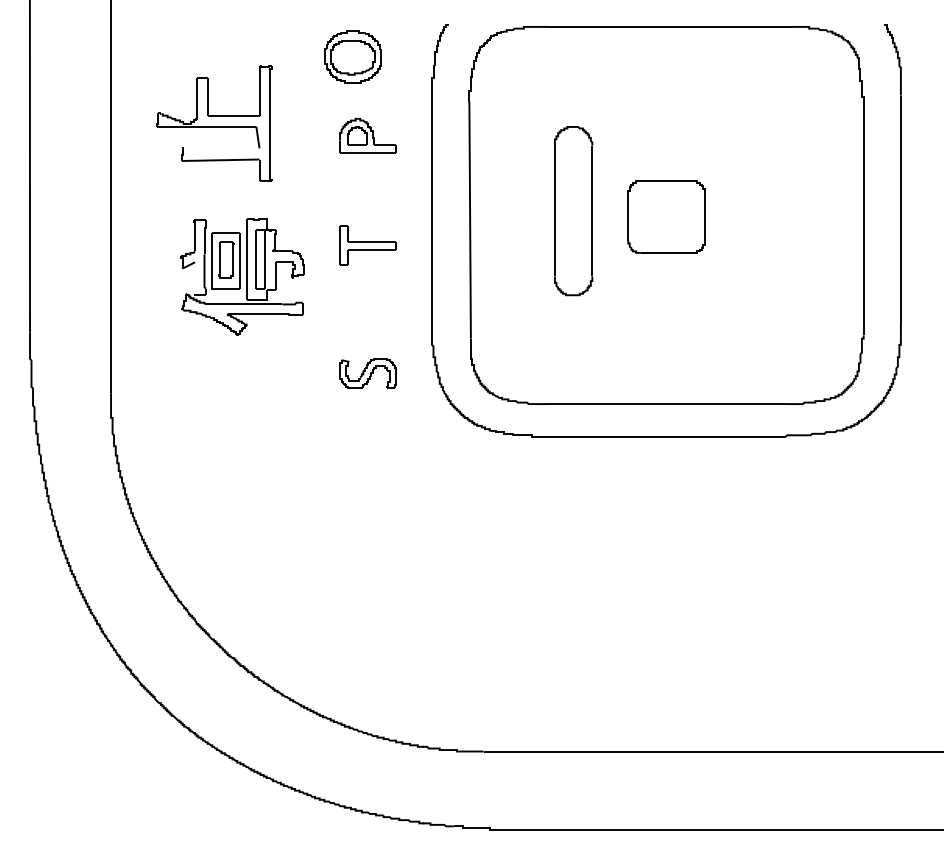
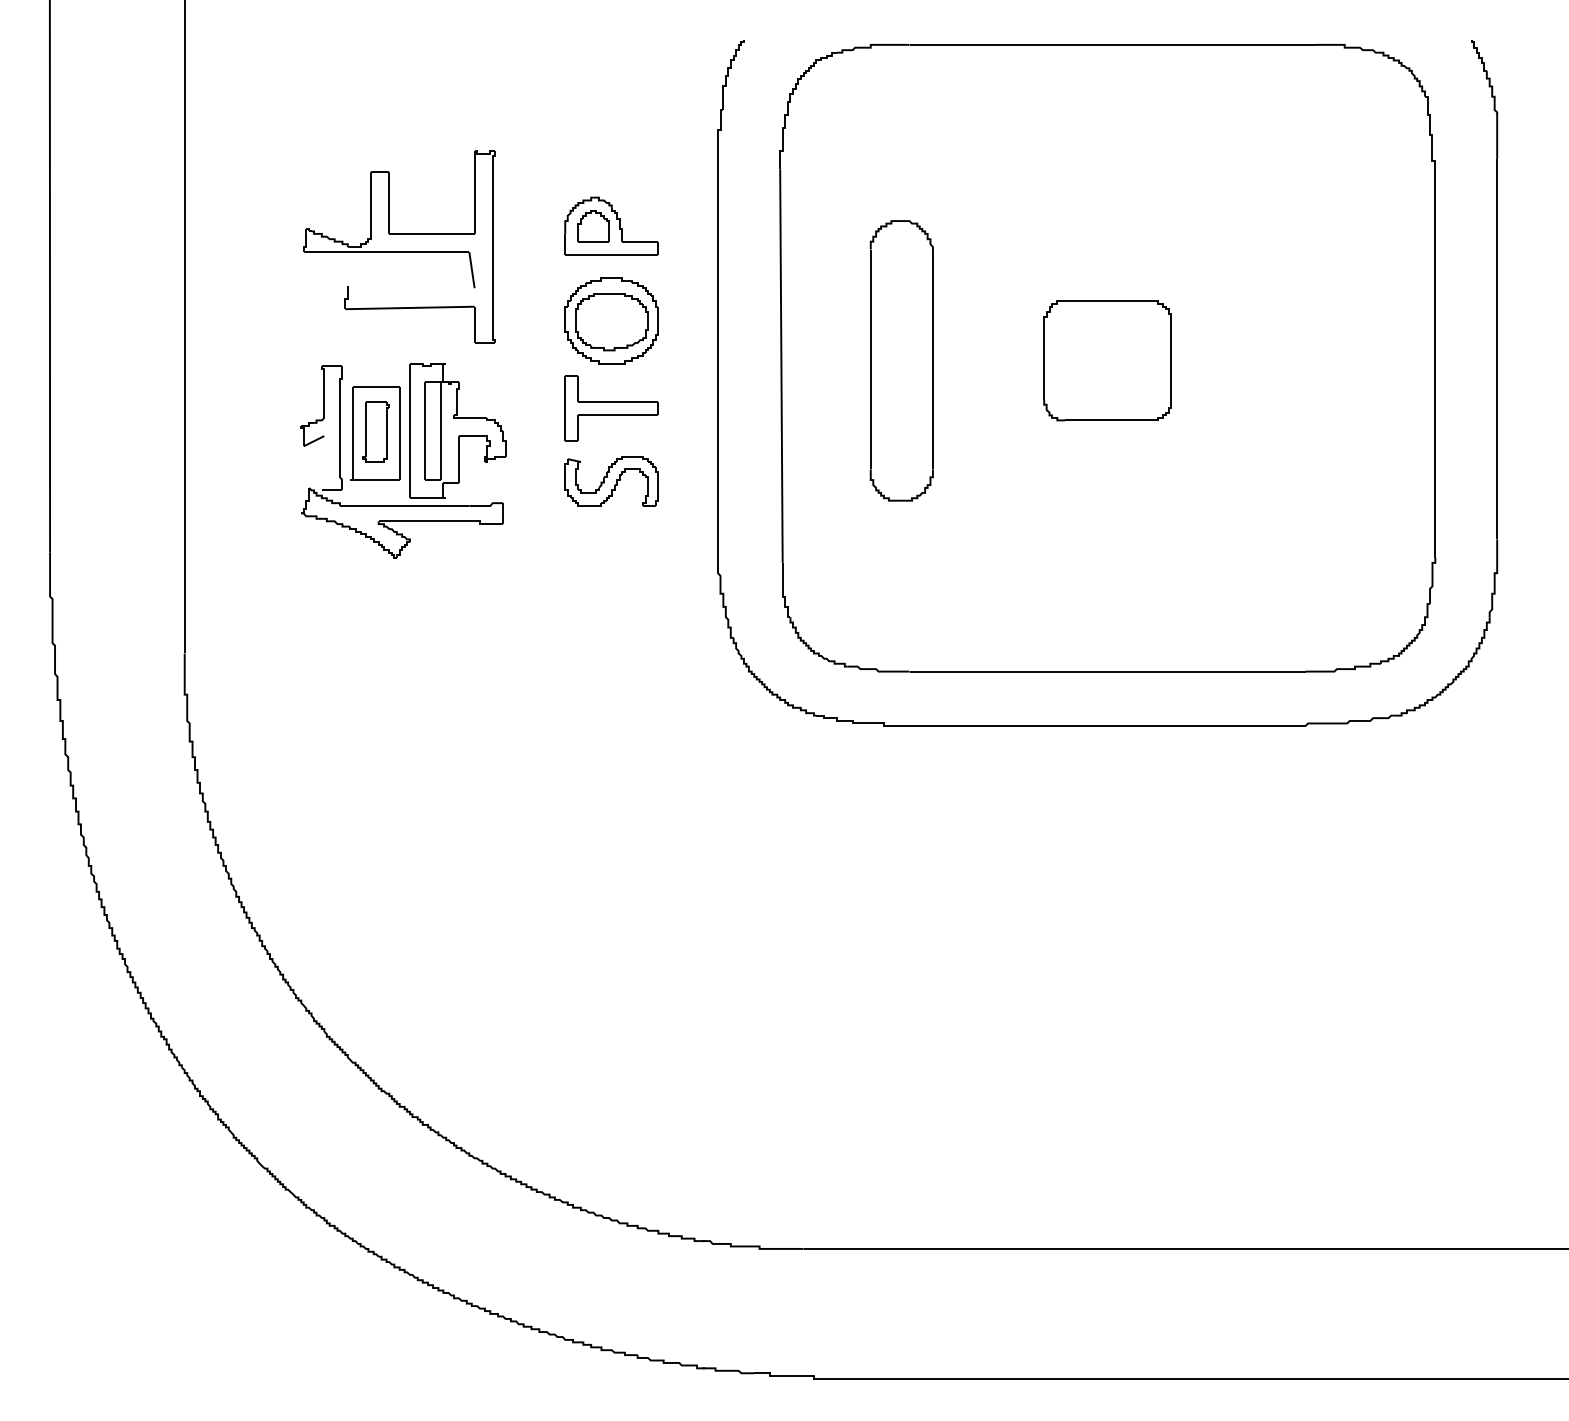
part: (352, 56) -> (610, 320), moved
part: (214, 123) -> (399, 246), moved
part: (573, 211) -> (901, 361), moved
part: (367, 373) -> (610, 481), moved

